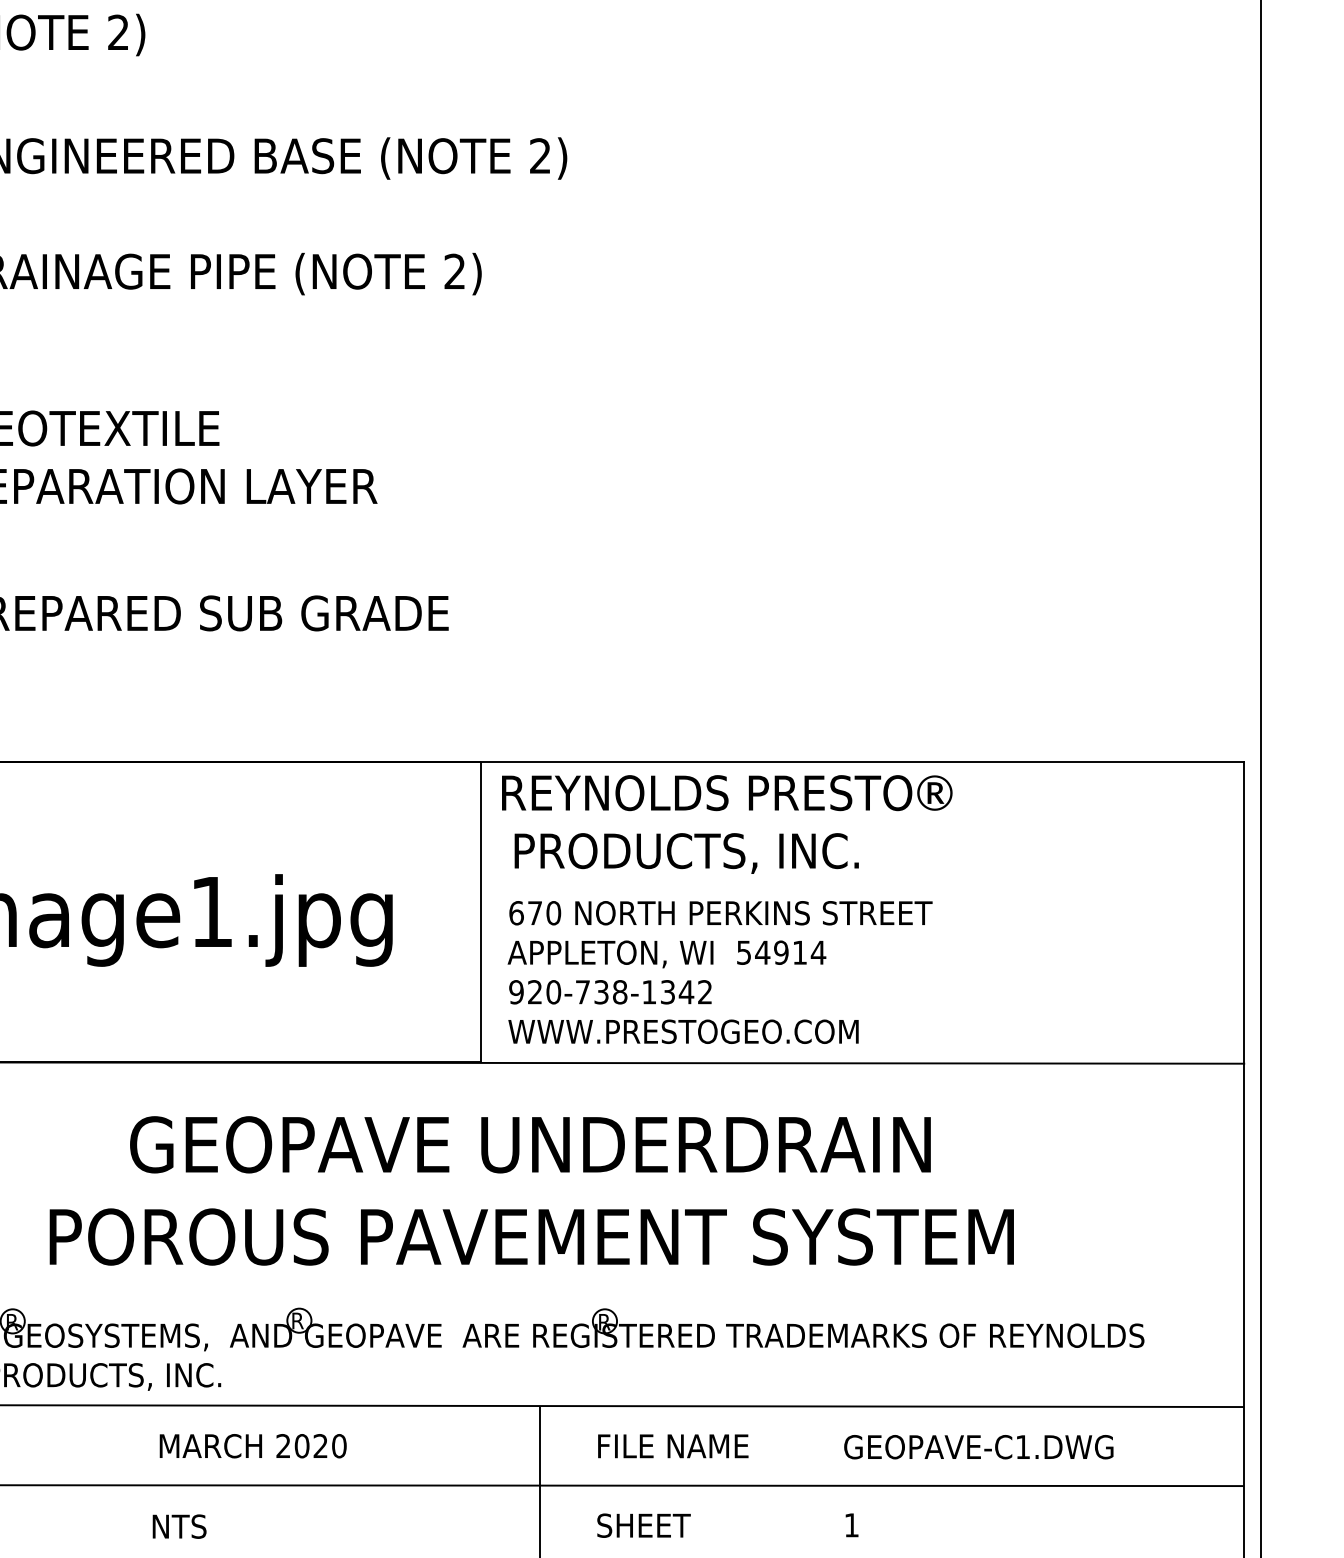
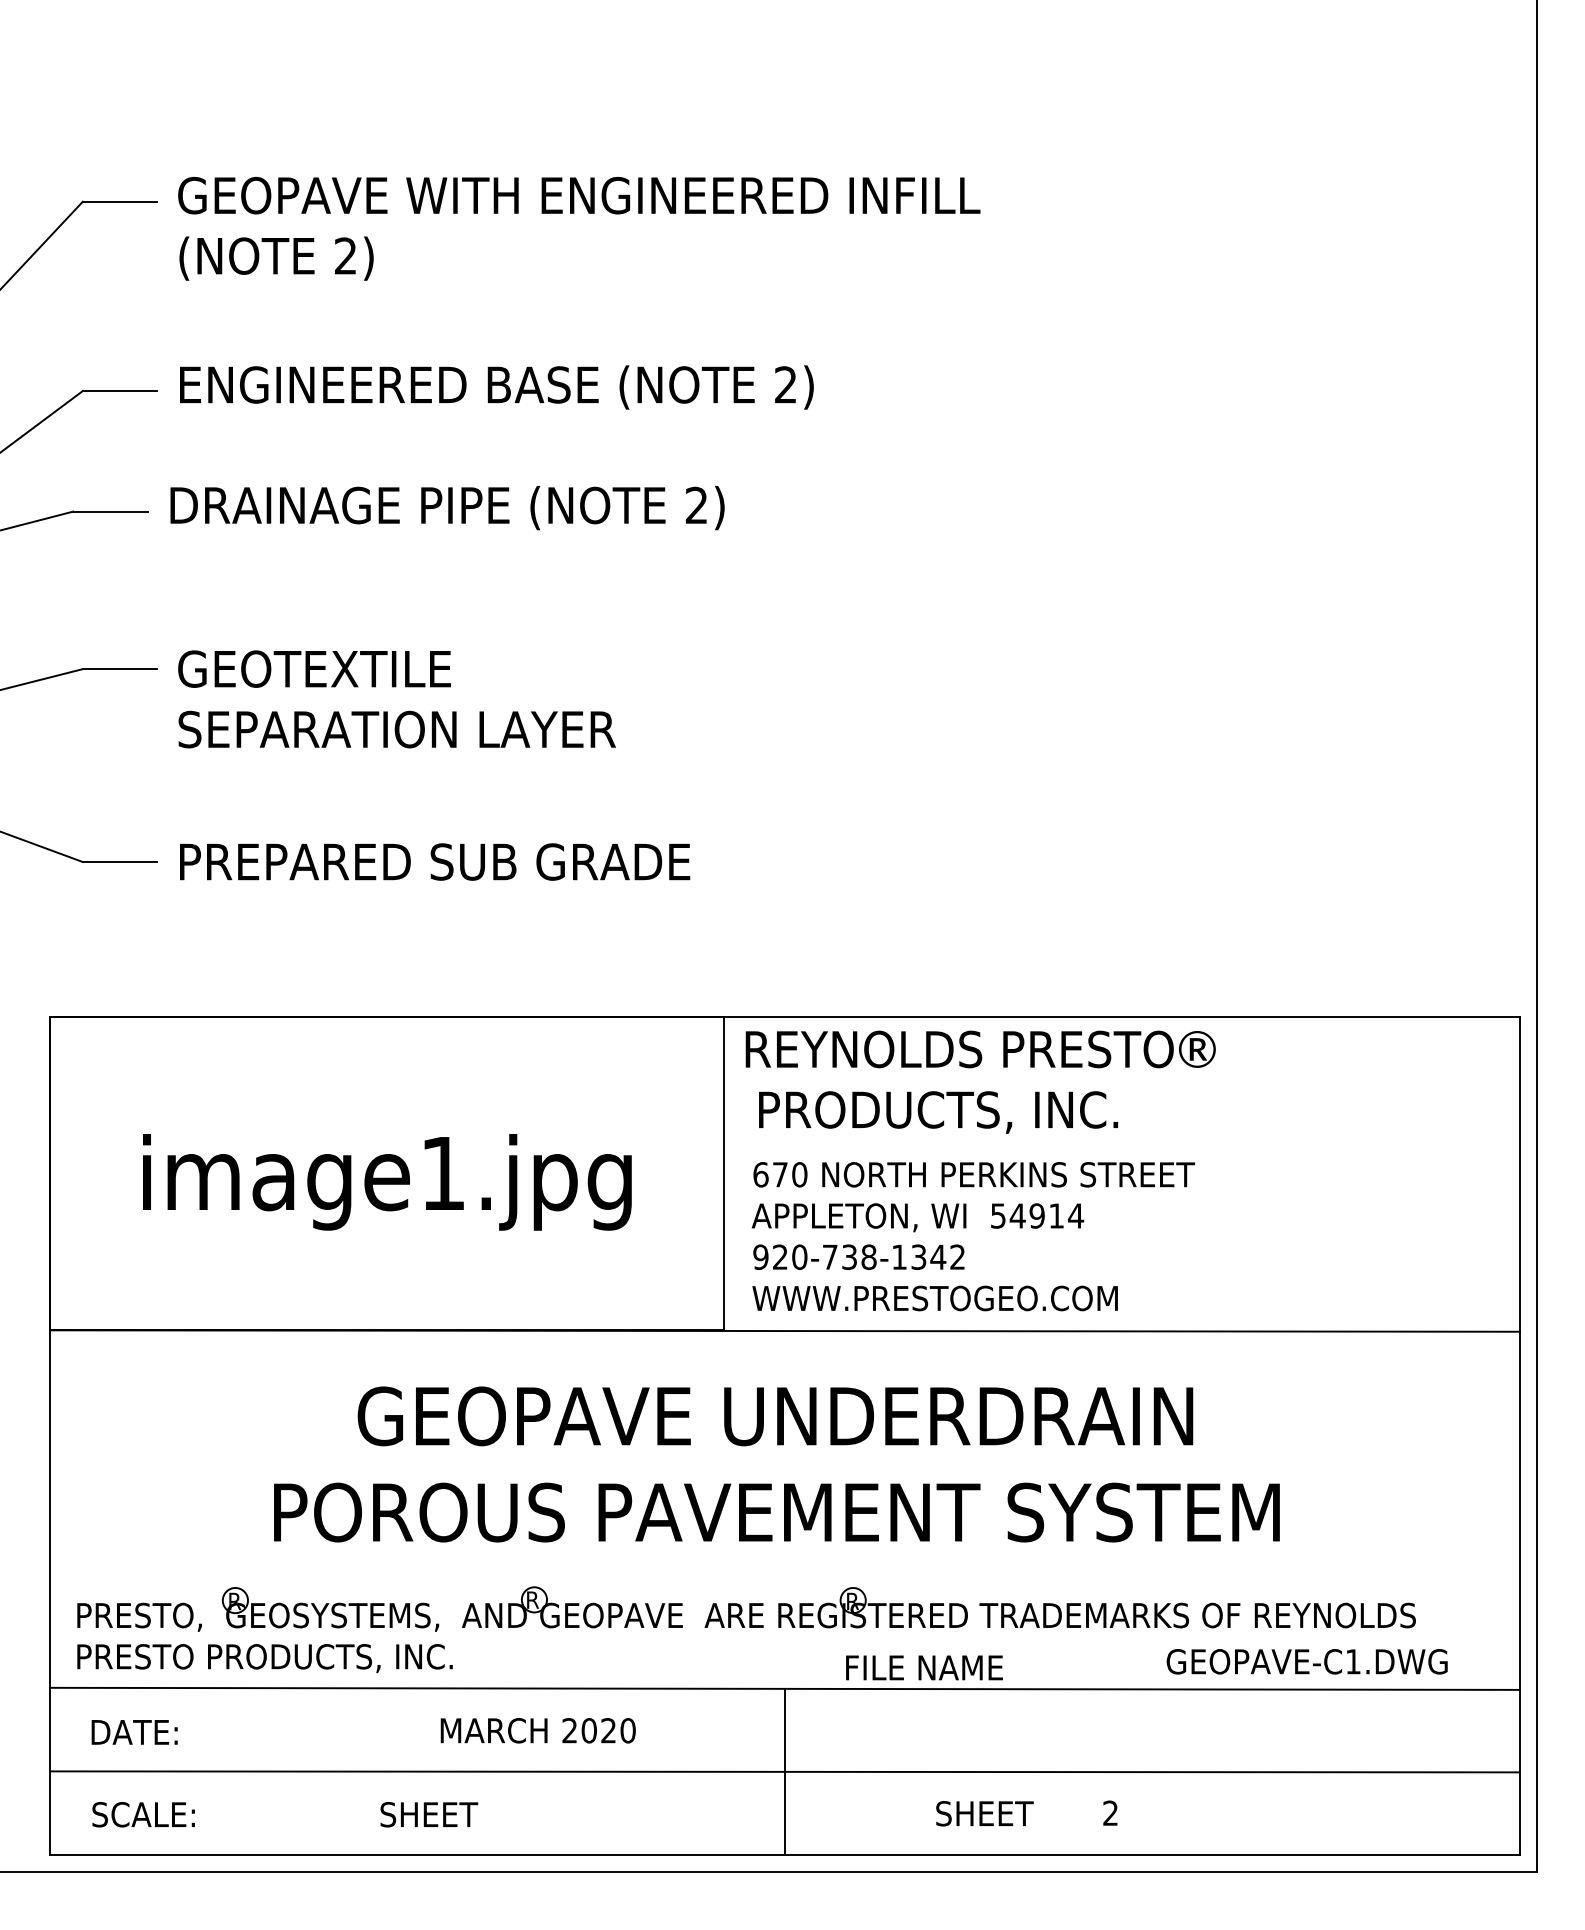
text: (252, 1445) -> (537, 1730), moved
text: (673, 1445) -> (924, 1667), moved
text: (978, 1446) -> (1306, 1661), moved
text: (851, 1524) -> (1110, 1812), 1 -> 2
text: (643, 1525) -> (984, 1813), moved
text: (198, 1526) -> (429, 1814), NTS -> SHEET

